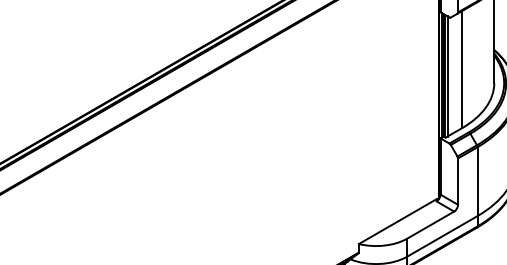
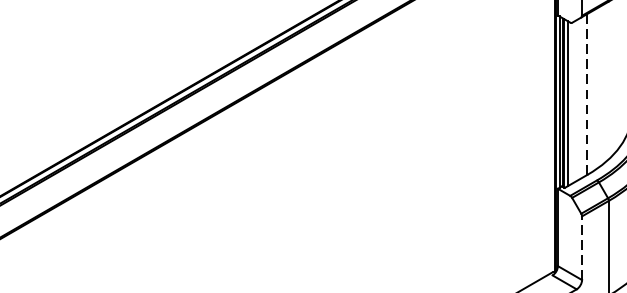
line: (461, 69) -> (586, 94), solid -> dashed
line: (458, 181) -> (582, 248), solid -> dashed

